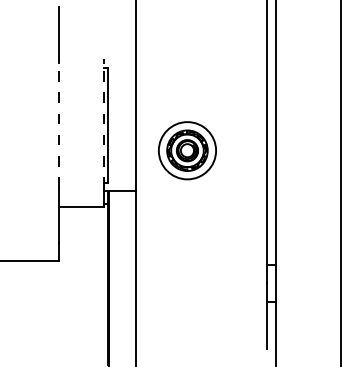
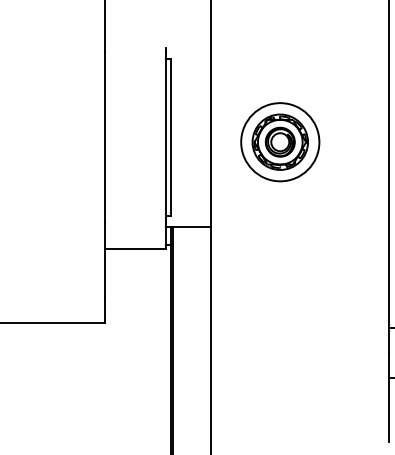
line: (58, 125) -> (104, 137), dashed -> solid
line: (103, 125) -> (165, 137), dashed -> solid
part: (187, 150) -> (280, 141), moved

